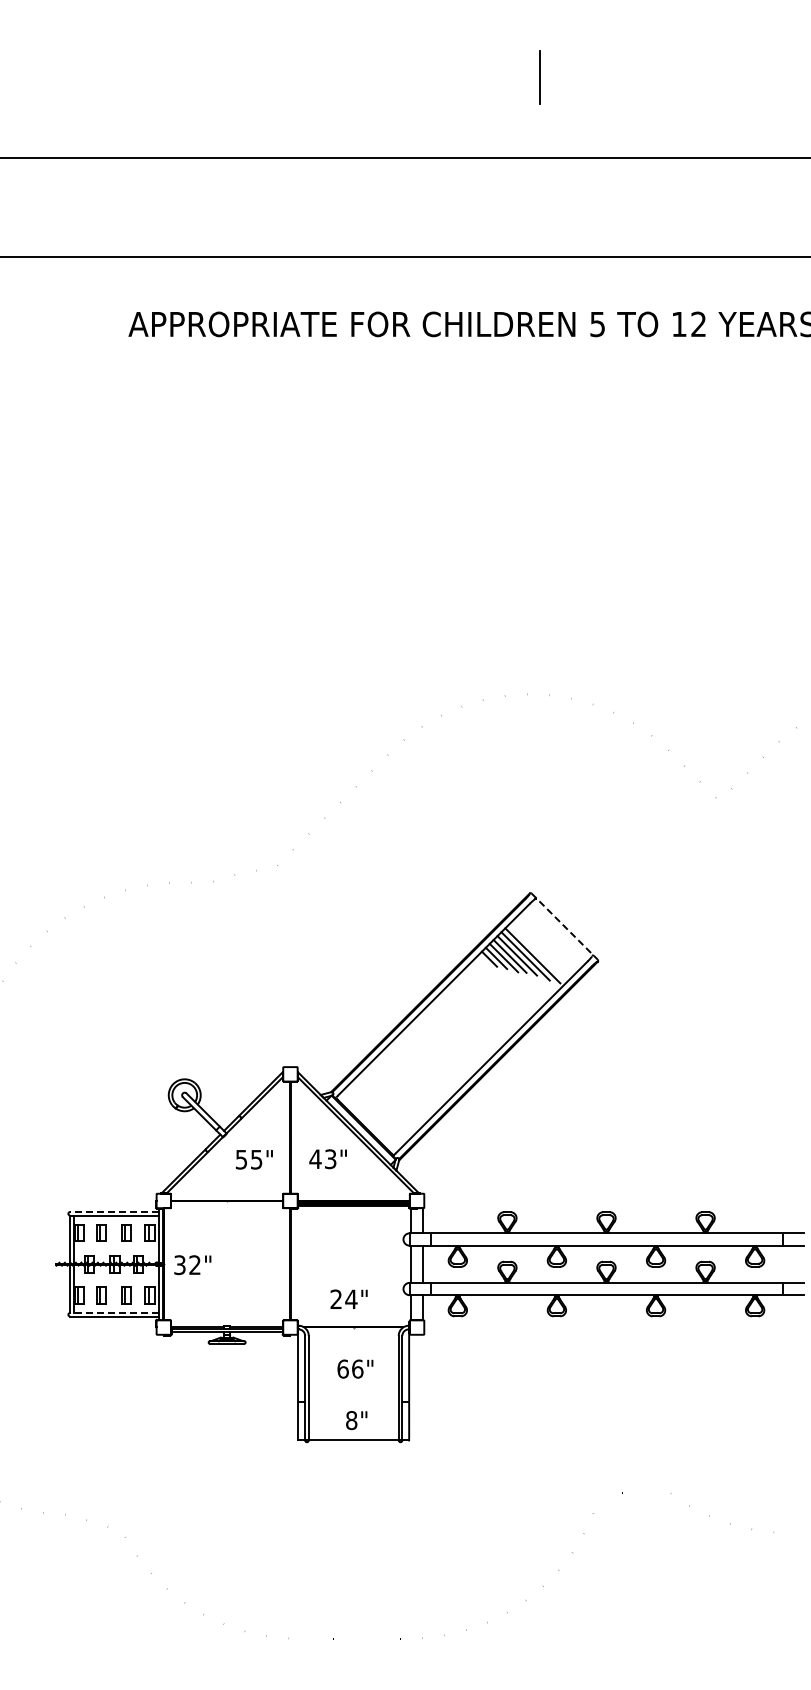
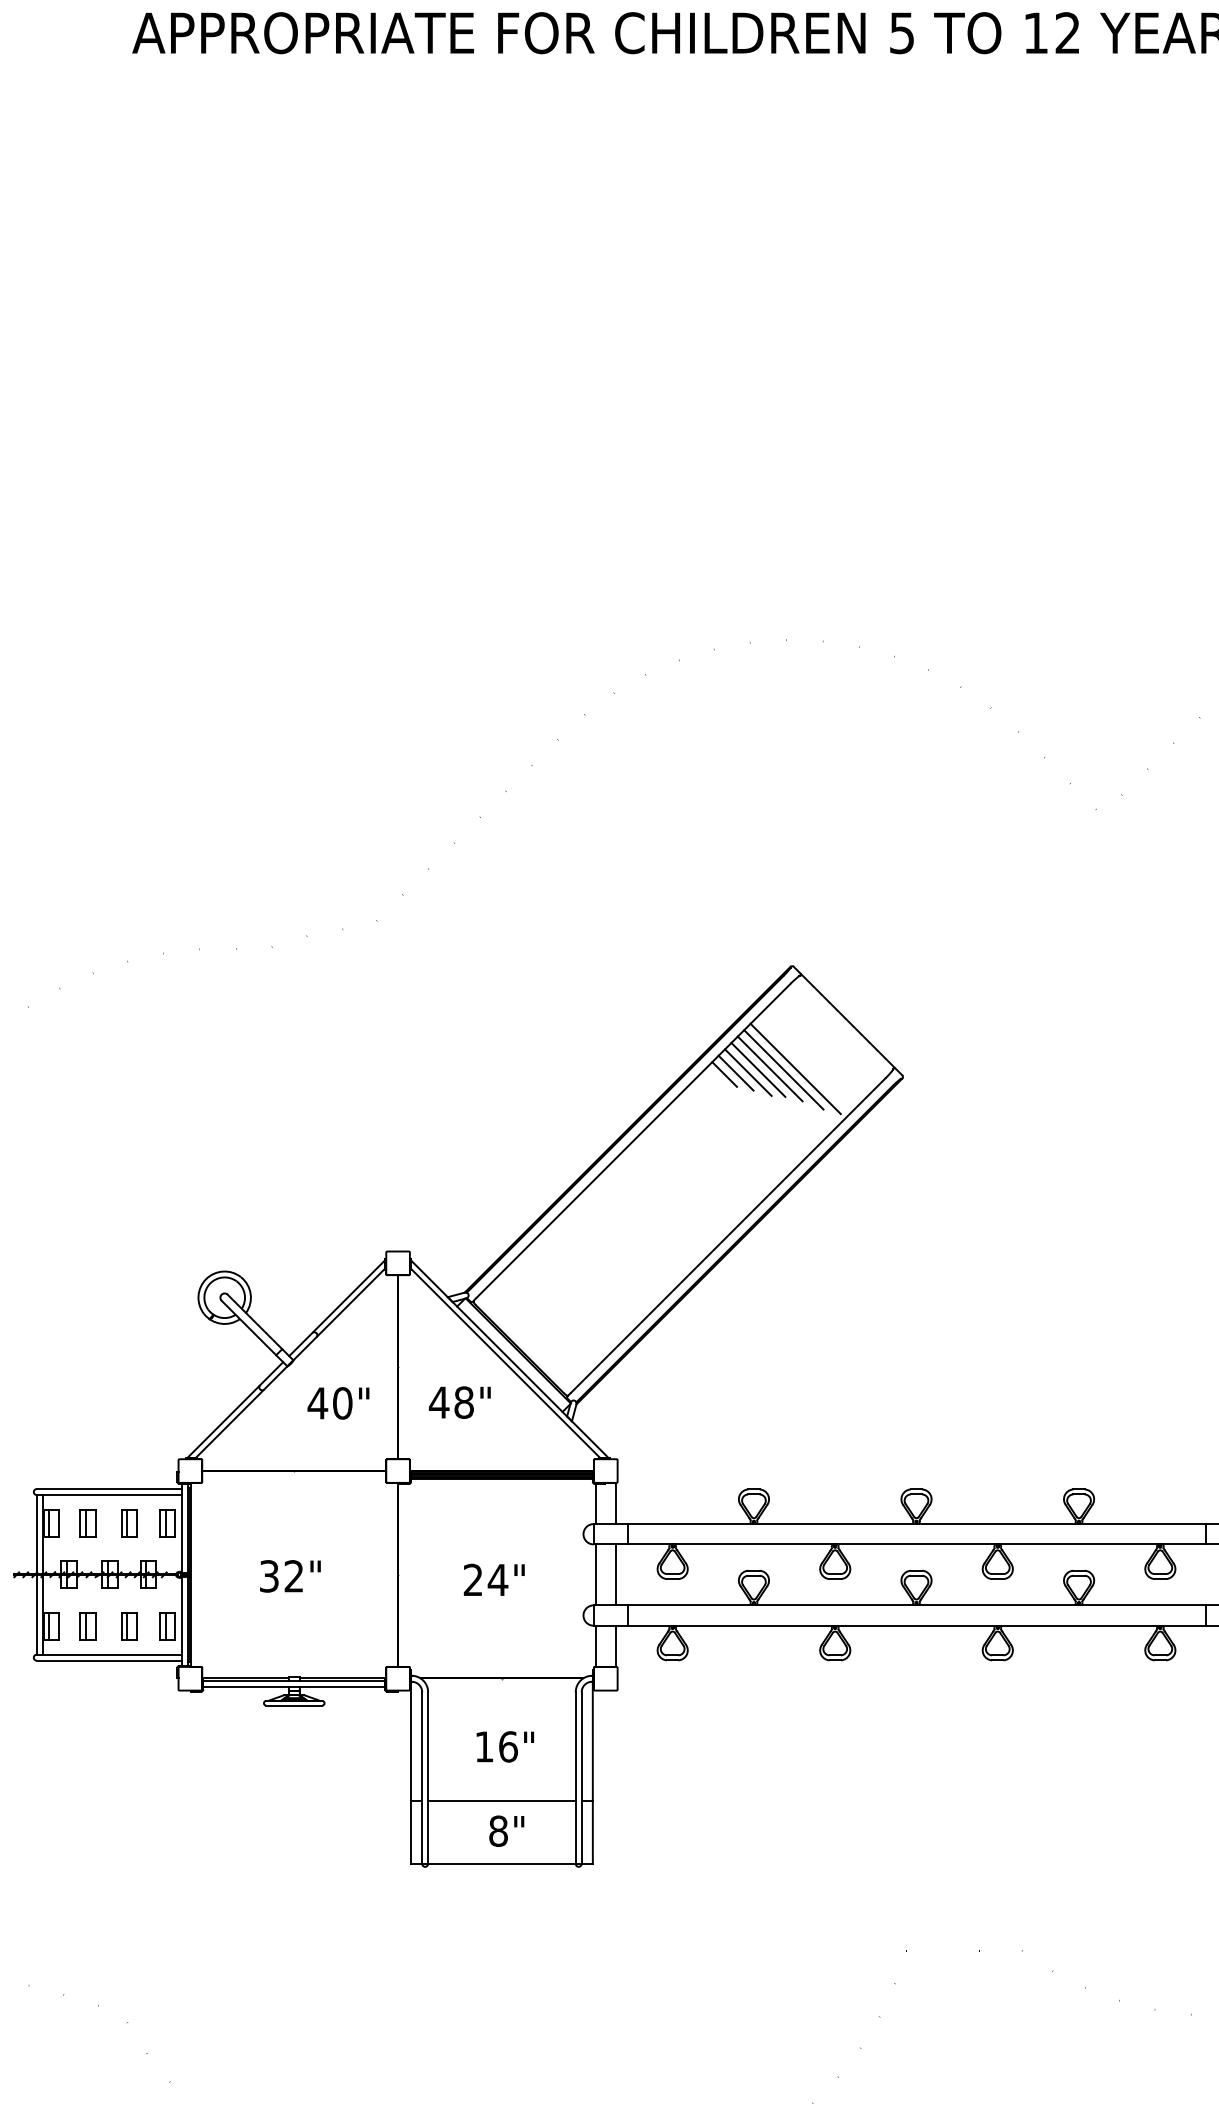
line: (564, 926) -> (847, 1020), dashed -> solid
text: (248, 1159) -> (329, 1403), 55" -> 40"
text: (330, 1159) -> (463, 1403), 43" -> 48"
line: (114, 1211) -> (109, 1488), dashed -> solid
text: (192, 1265) -> (289, 1576), moved
text: (348, 1298) -> (493, 1578), moved
line: (114, 1312) -> (109, 1654), dashed -> solid
text: (342, 1368) -> (483, 1745), 66" -> 16"
line: (353, 1401) -> (501, 1800), added

